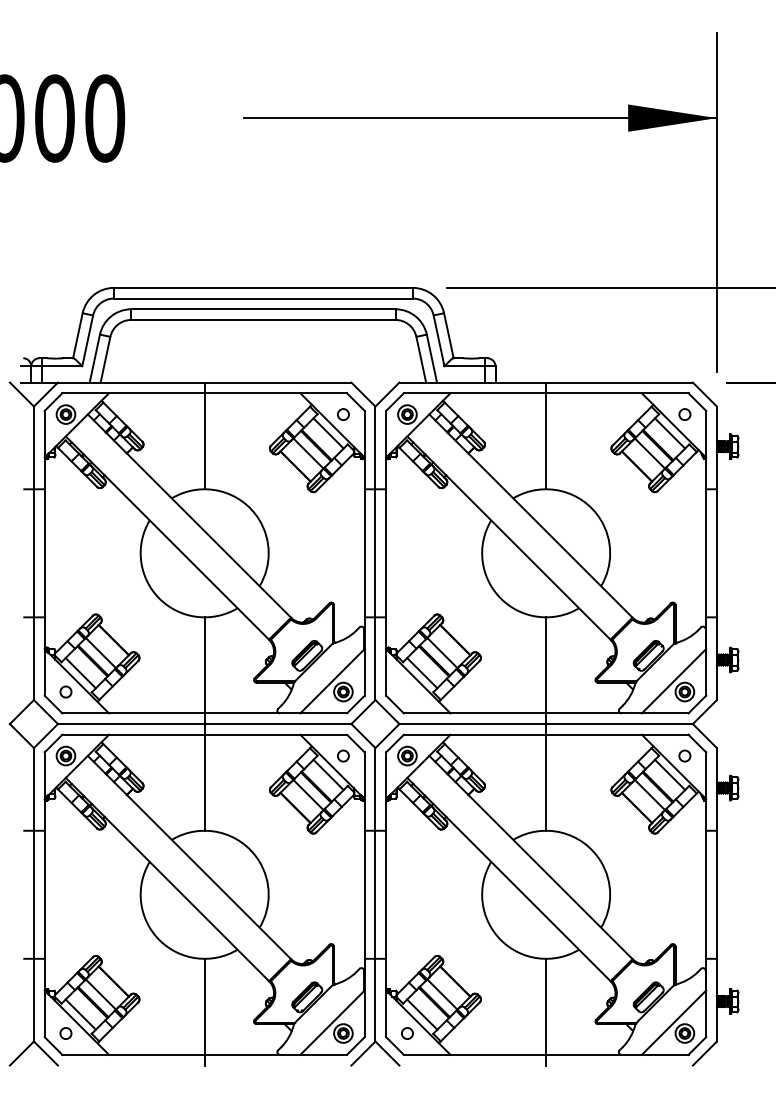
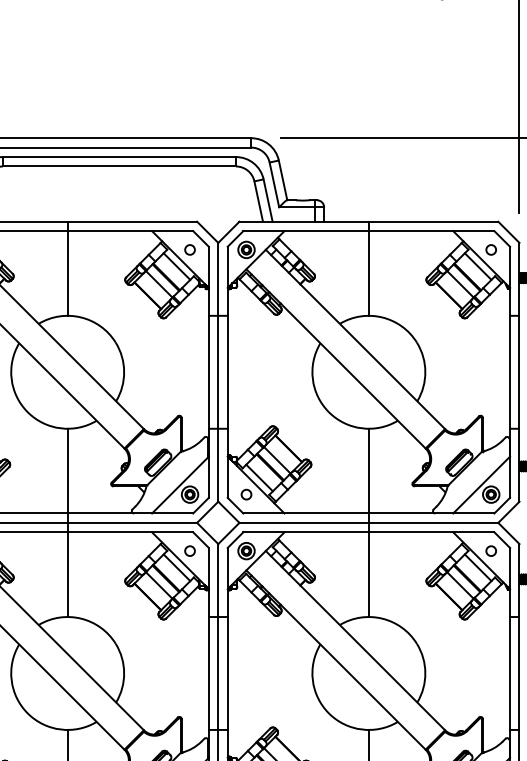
circle: (407, 691) -> (246, 494), added

